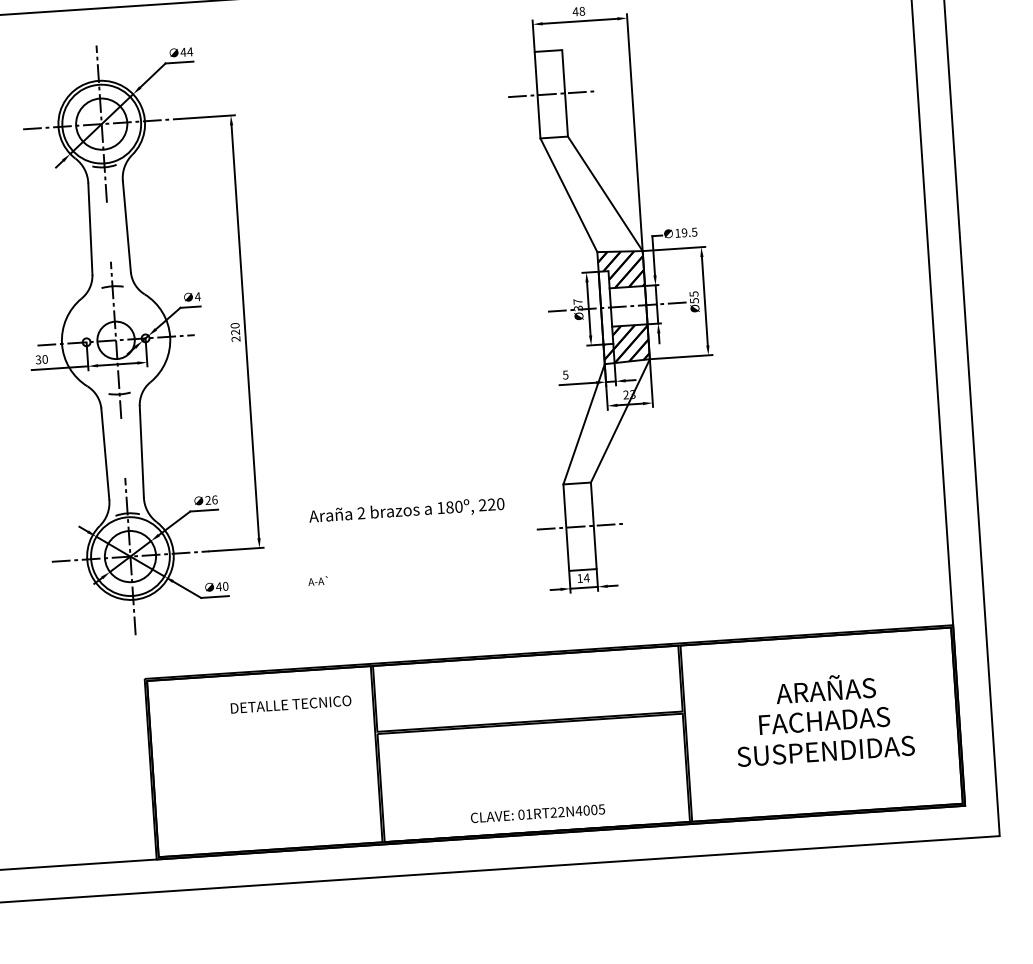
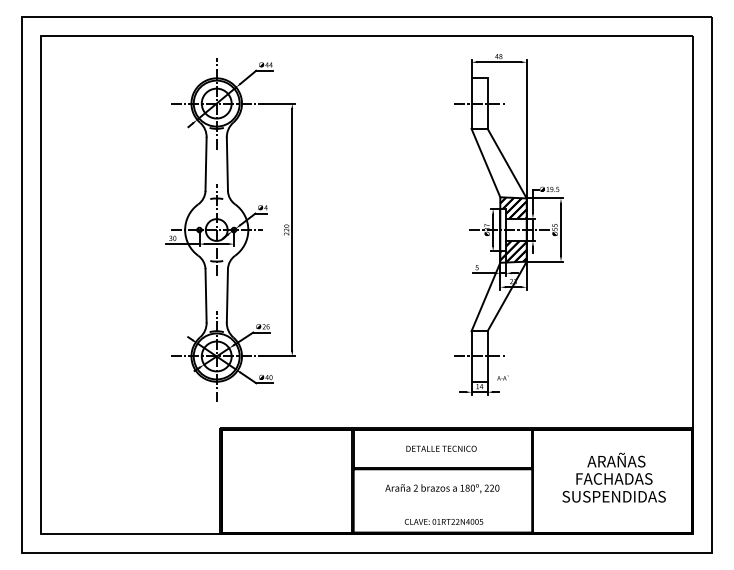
text: (407, 510) -> (442, 488), moved
text: (317, 580) -> (502, 377), moved
text: (291, 704) -> (441, 448), moved

